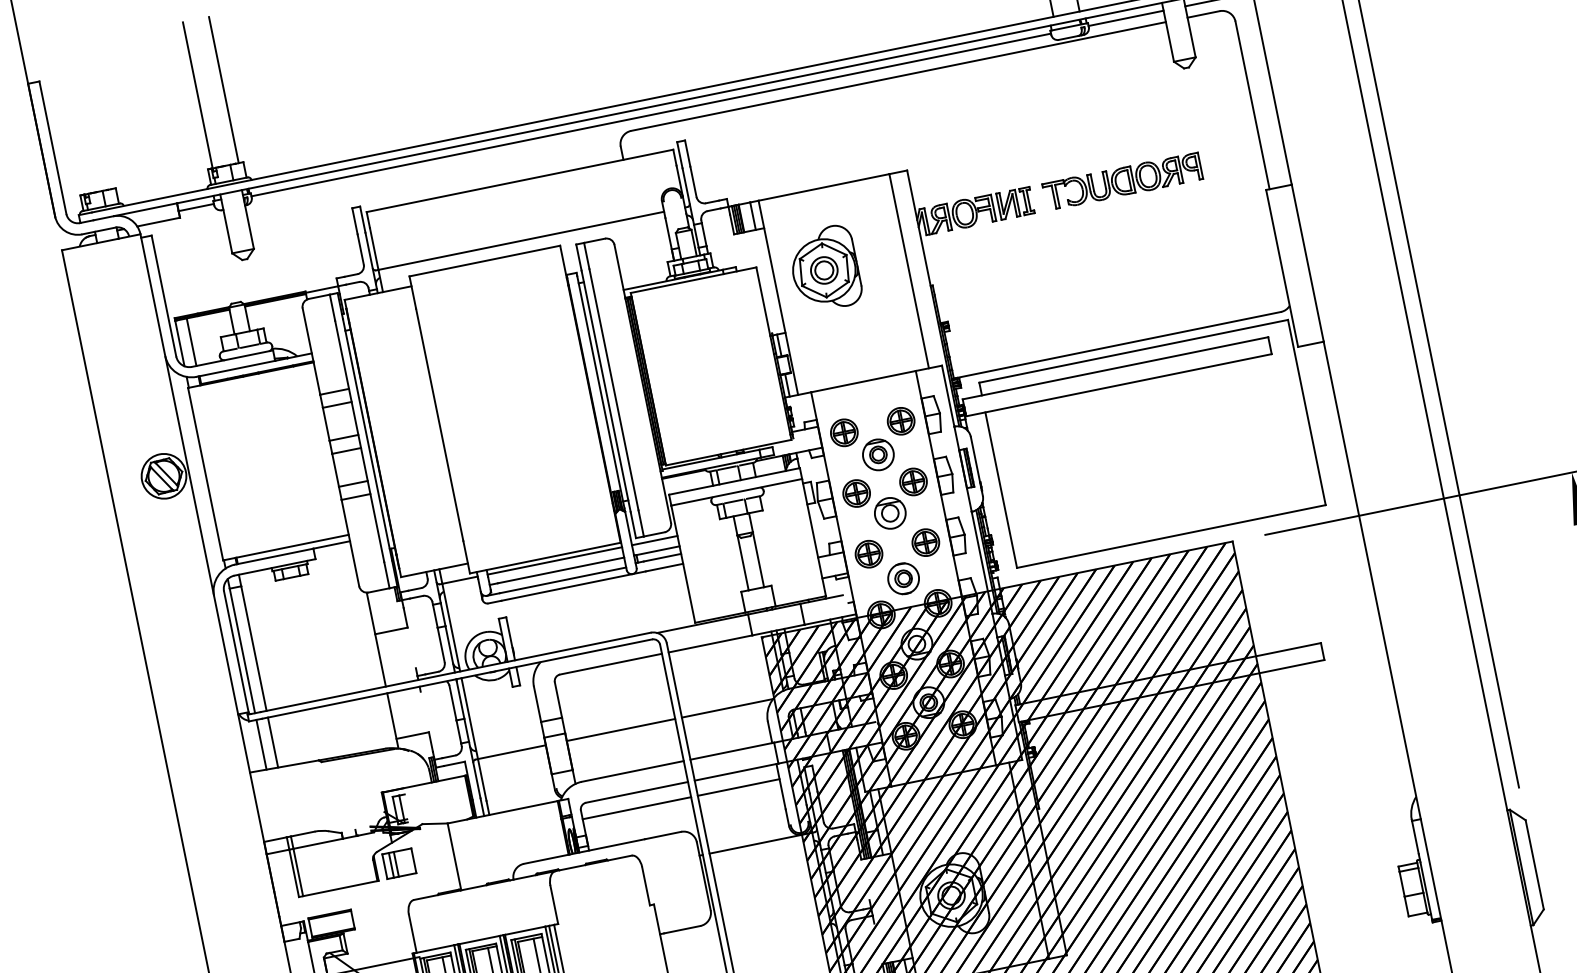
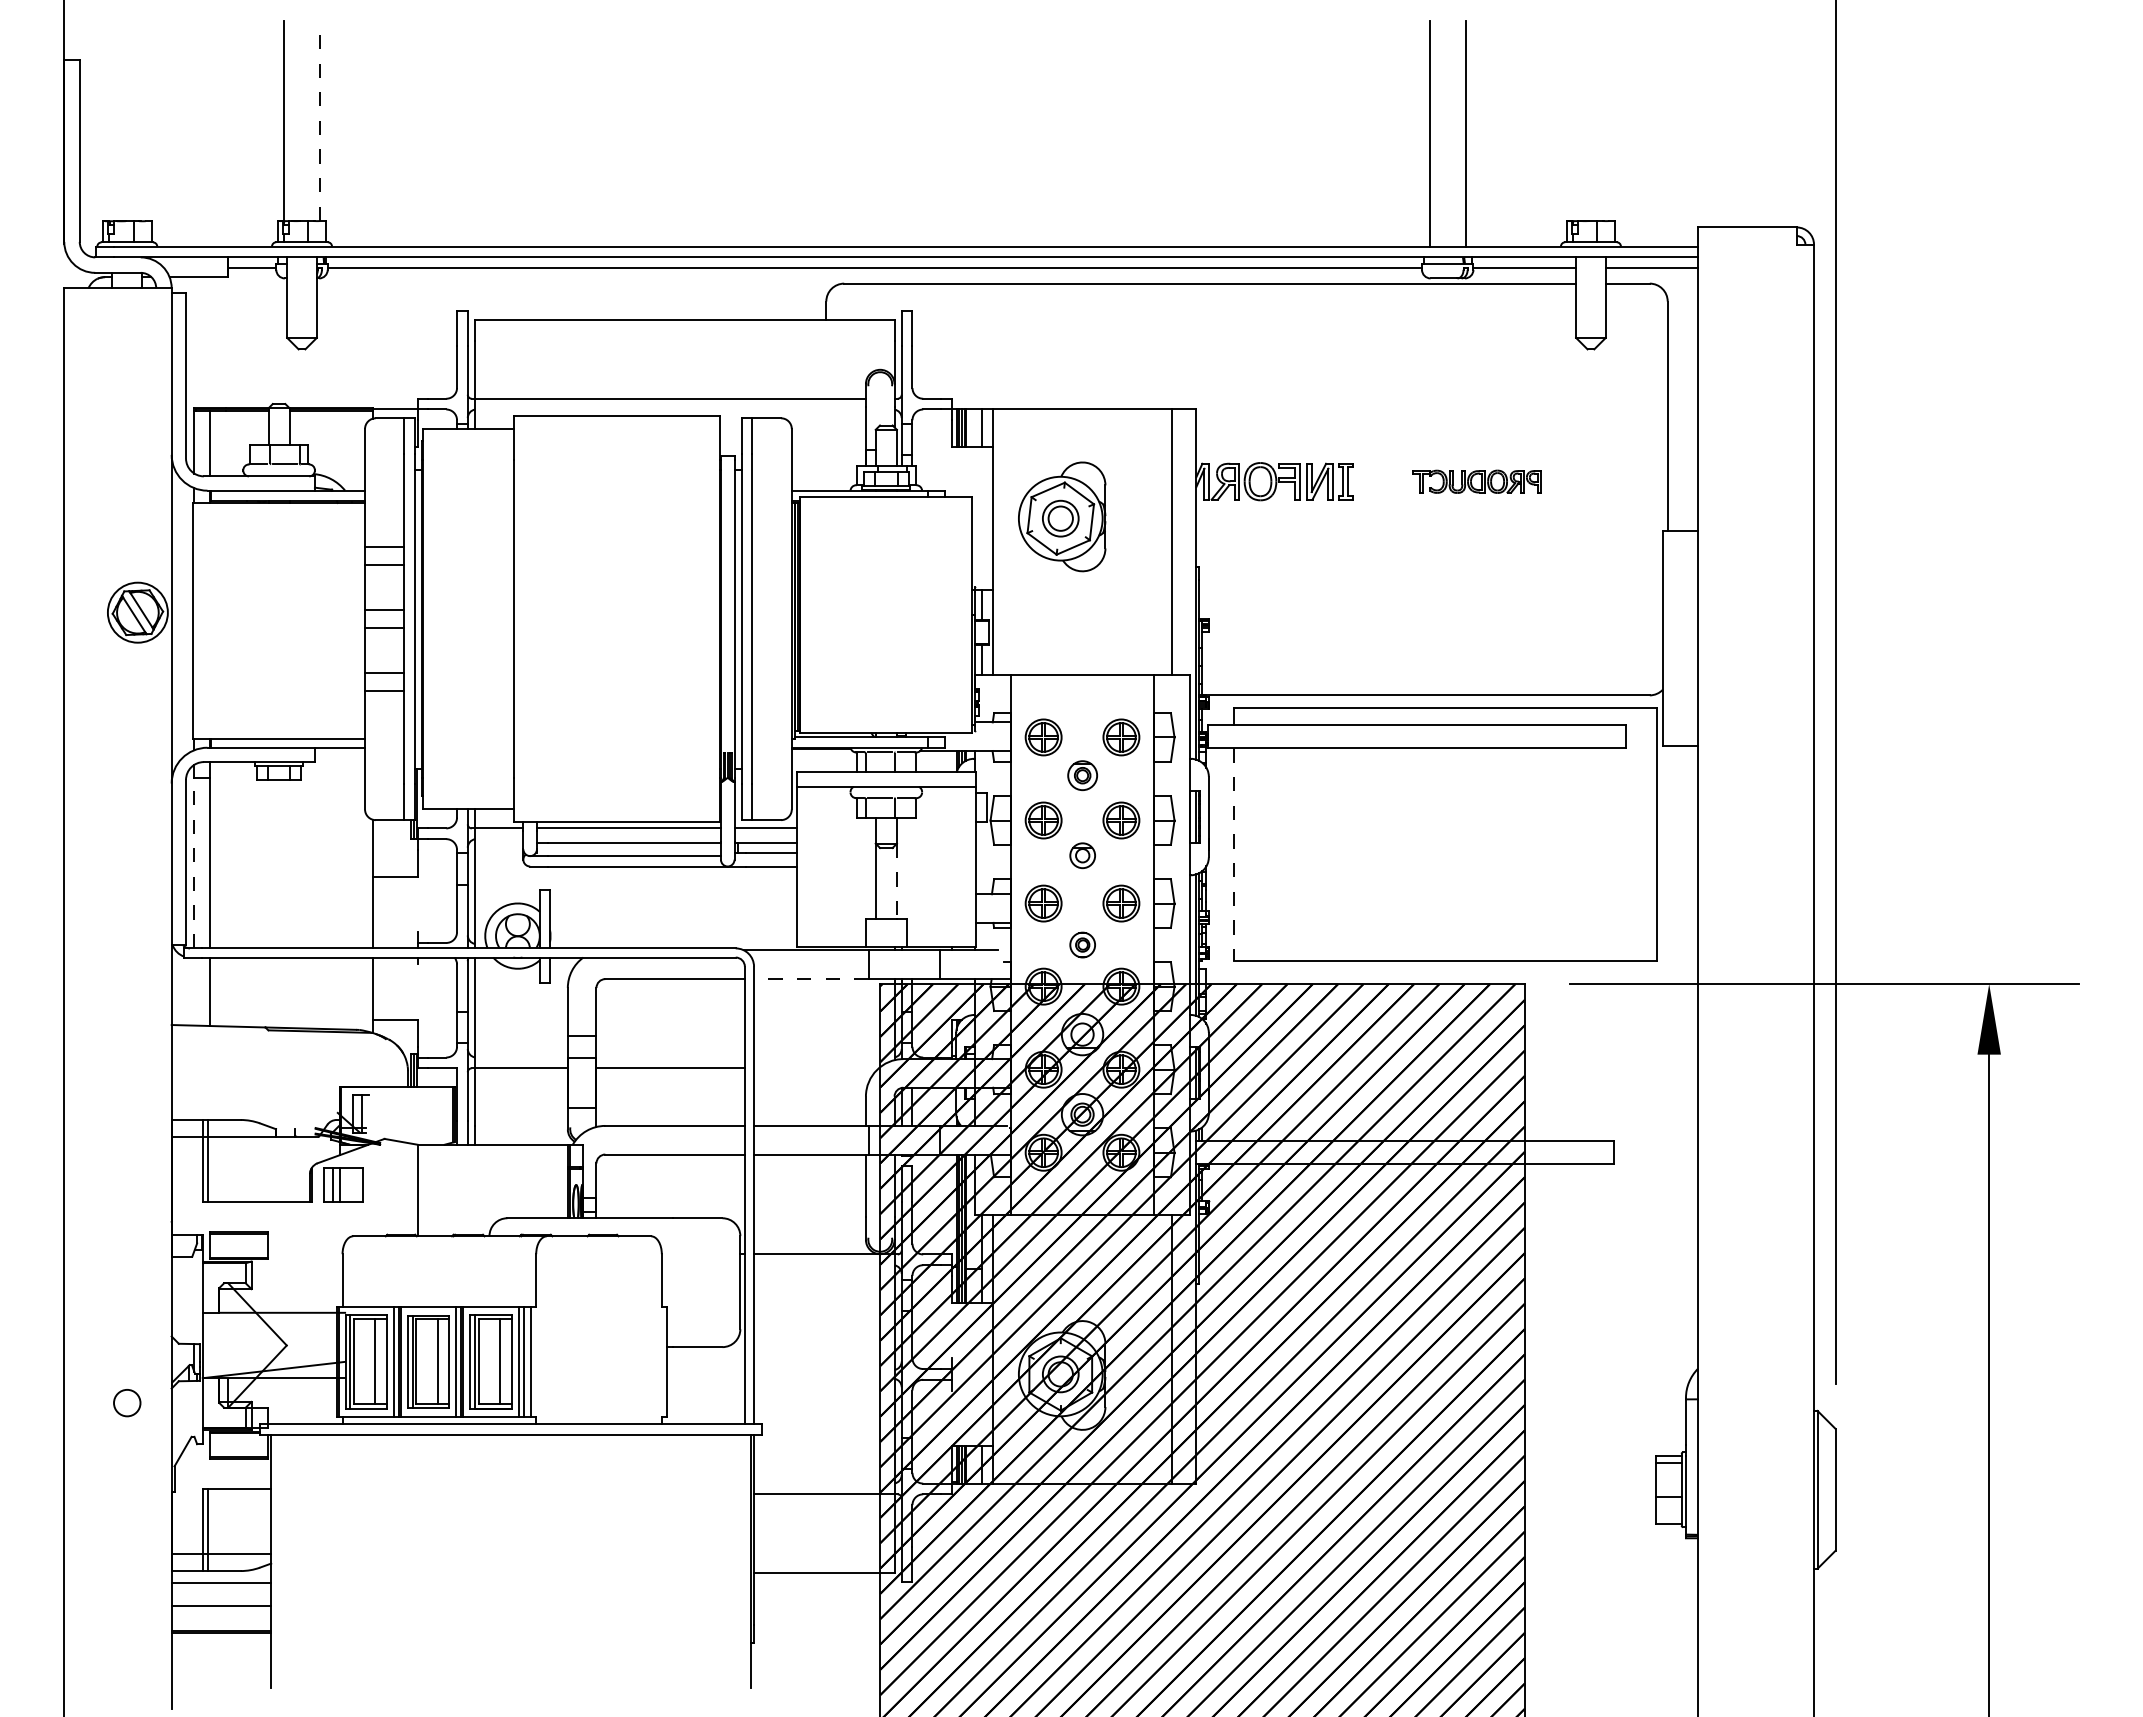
line: (223, 90) -> (319, 121), solid -> dashed
part: (1122, 181) -> (1476, 481), size x0.6
part: (878, 454) -> (1082, 775), size x0.7
line: (1001, 490) -> (1234, 855), solid -> dashed
part: (890, 513) -> (1082, 855), size x0.6
line: (758, 559) -> (896, 881), solid -> dashed
part: (903, 578) -> (1082, 944), size x0.6
line: (709, 644) -> (810, 979), solid -> dashed
line: (242, 650) -> (194, 862), solid -> dashed
line: (727, 708) -> (816, 1068), removed
line: (261, 744) -> (194, 991), removed
line: (738, 787) -> (809, 1175), removed
line: (636, 808) -> (670, 1175), removed

